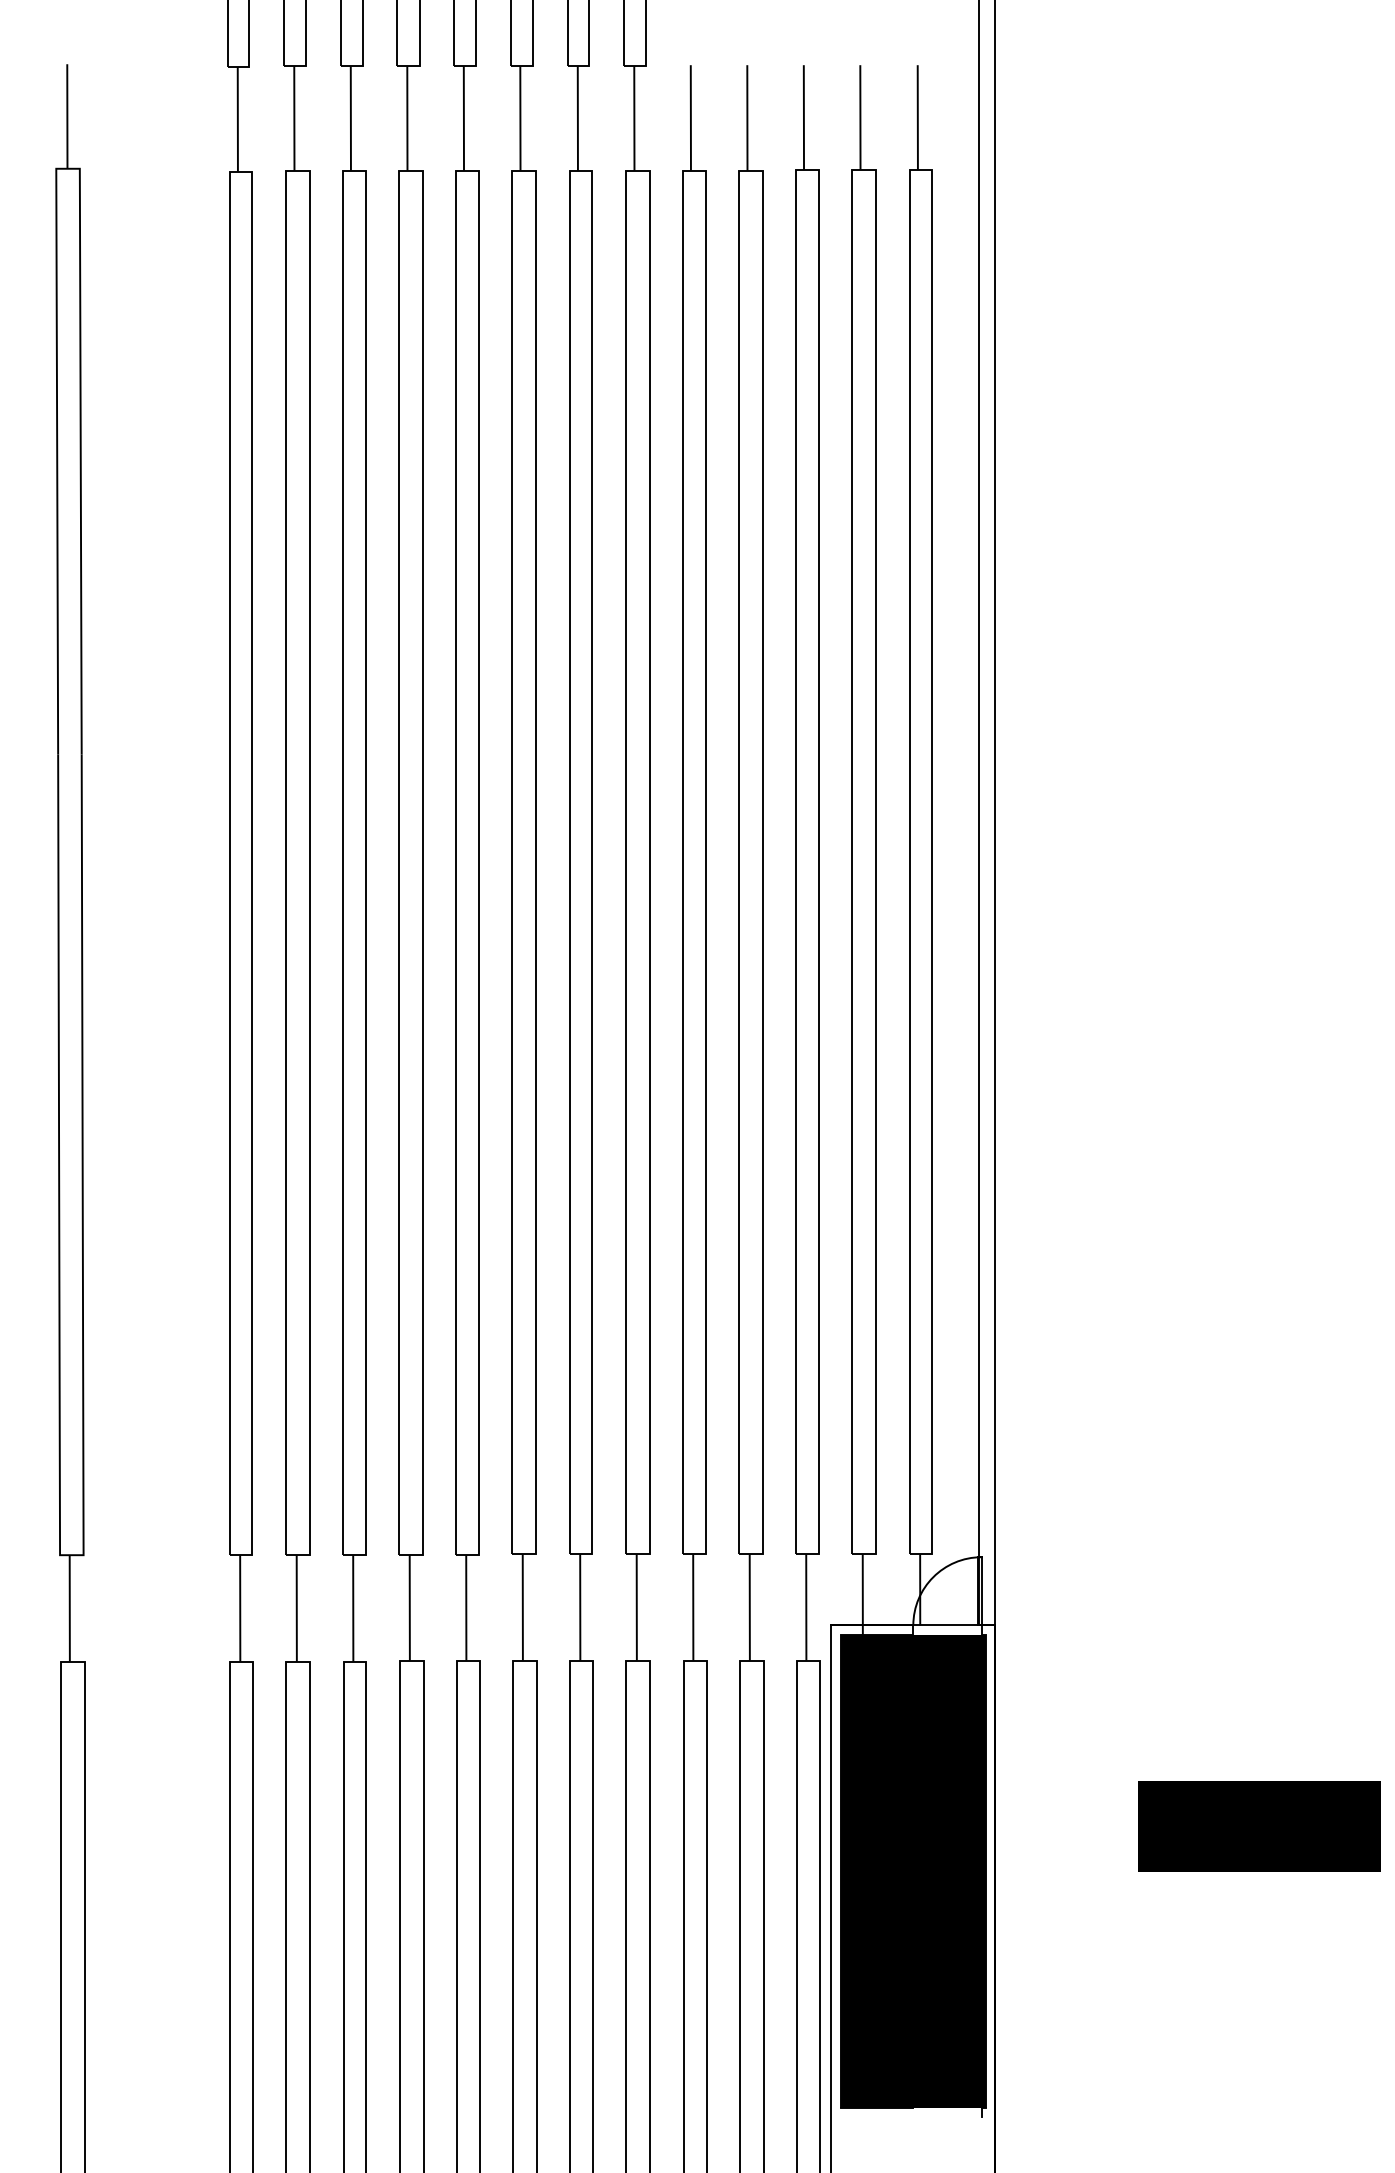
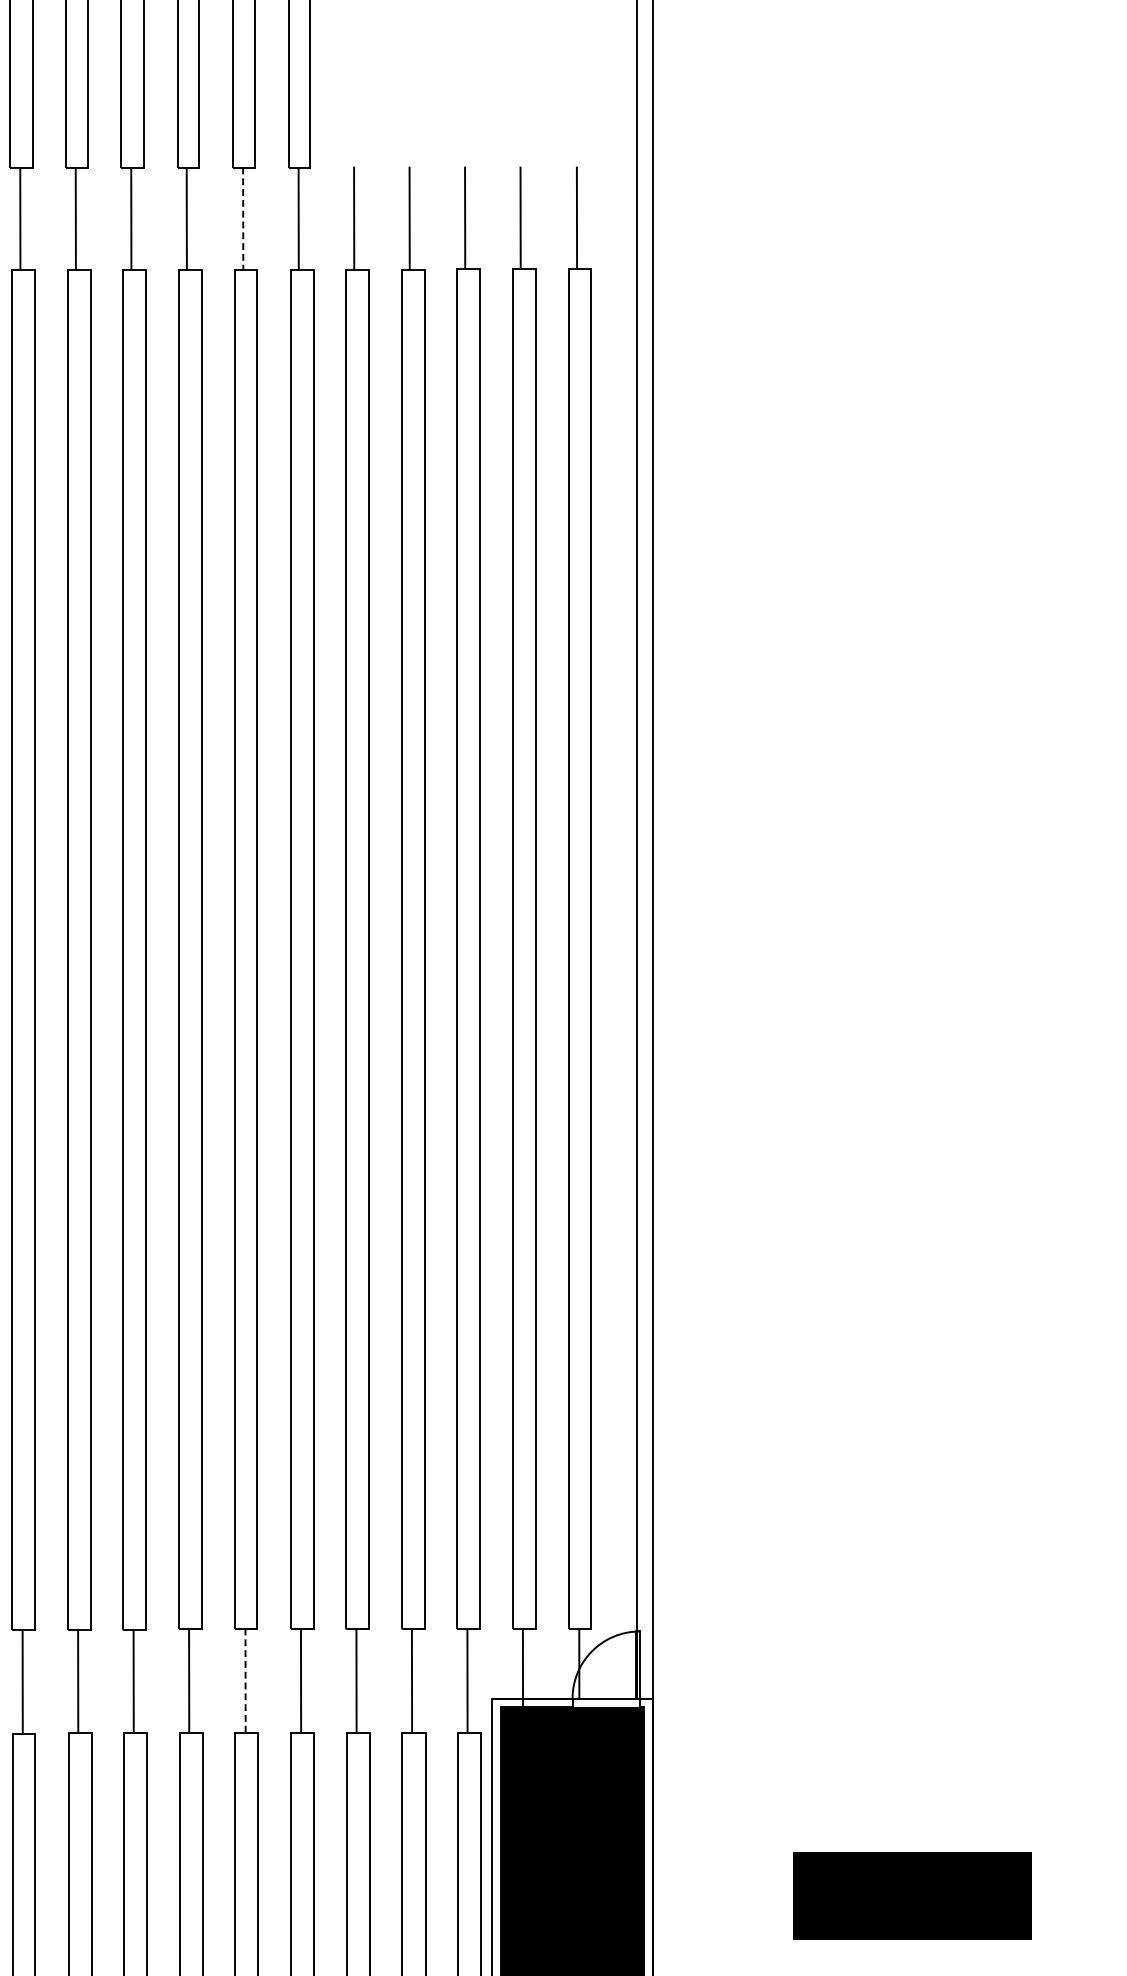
line: (577, 118) -> (242, 218), solid -> dashed
line: (580, 1607) -> (245, 1680), solid -> dashed

